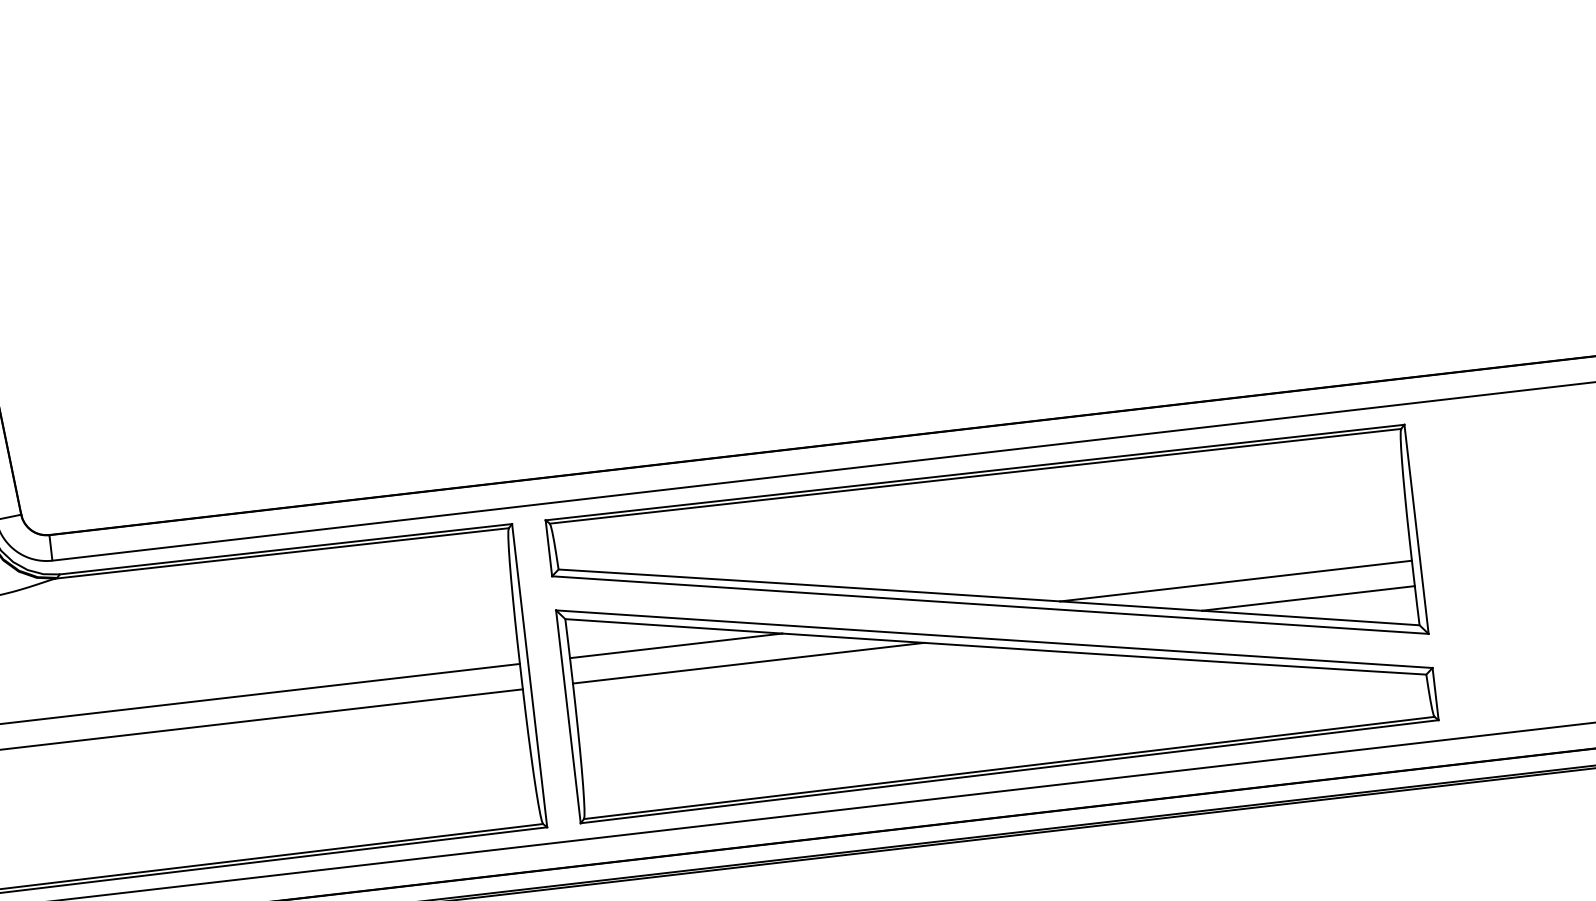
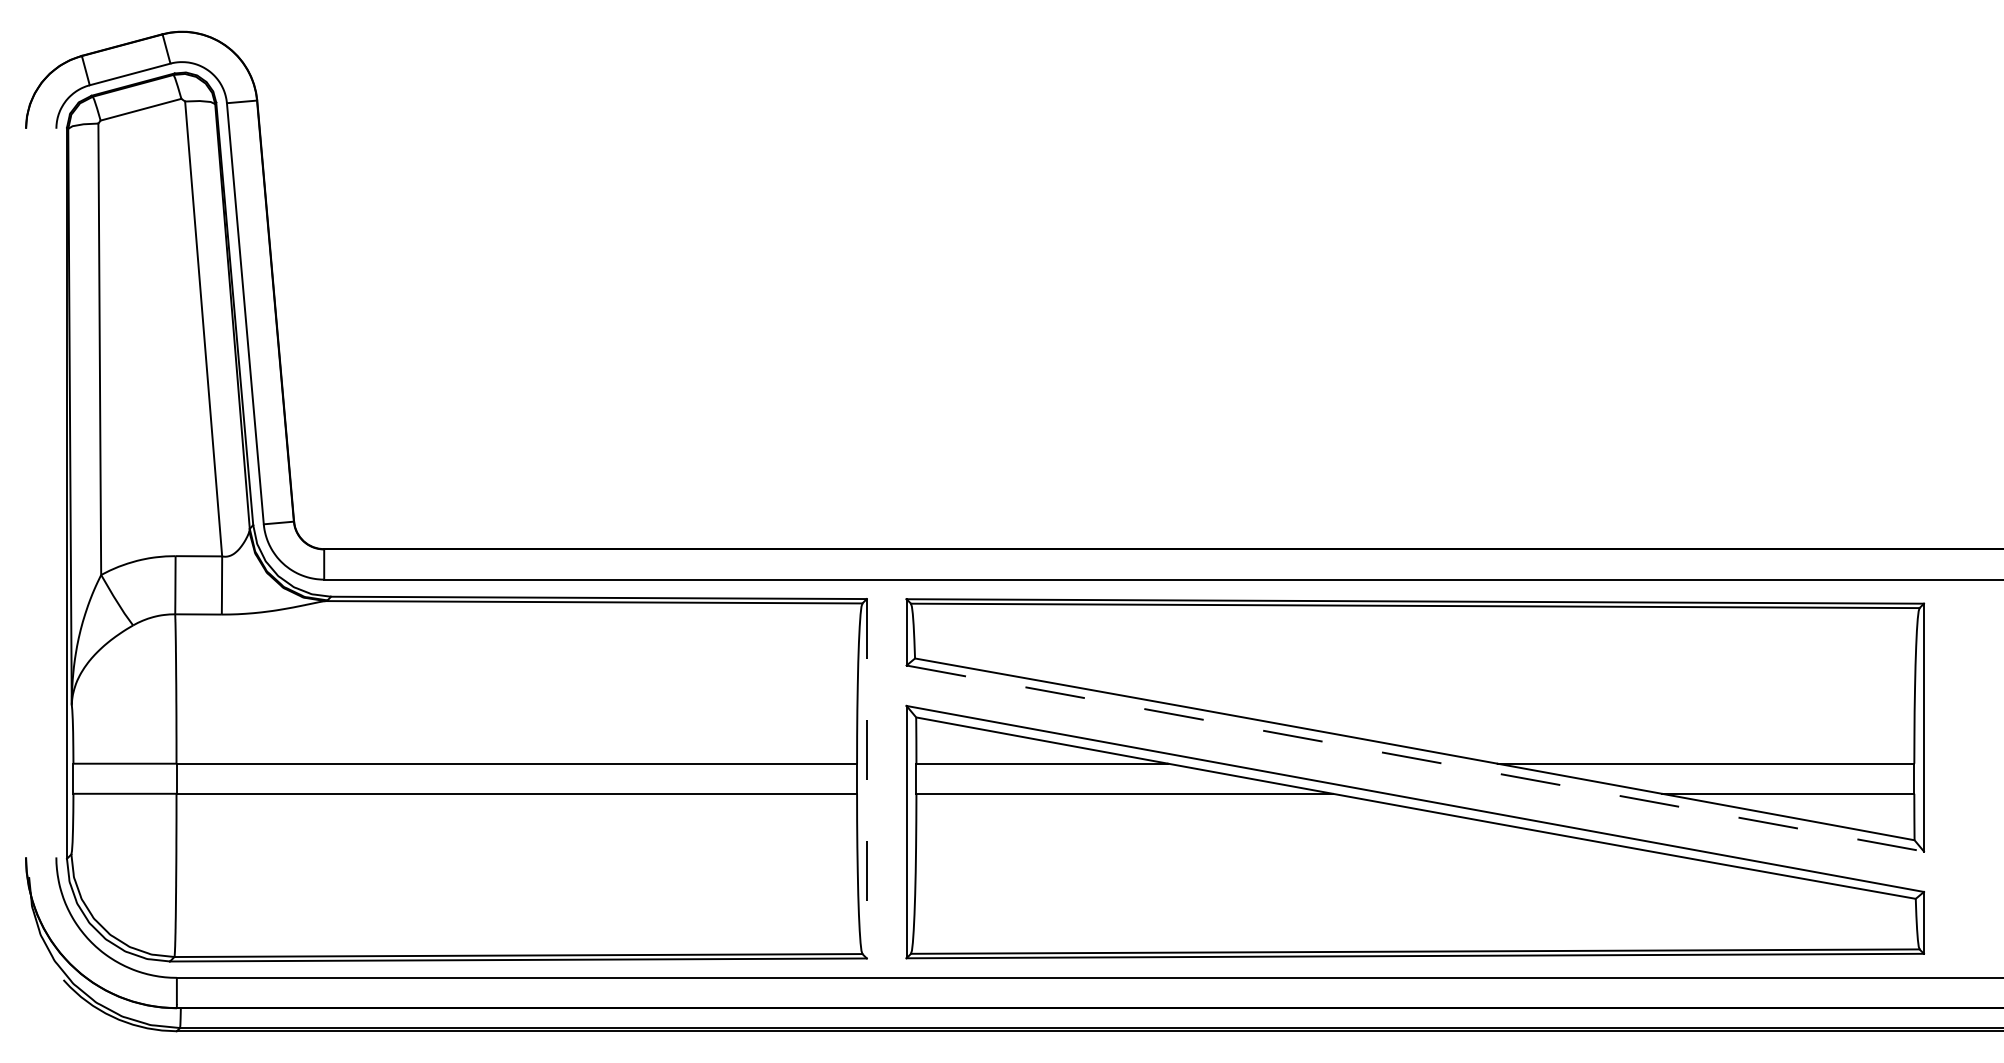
line: (990, 605) -> (1415, 758), solid -> dashed
line: (529, 675) -> (866, 778), solid -> dashed

